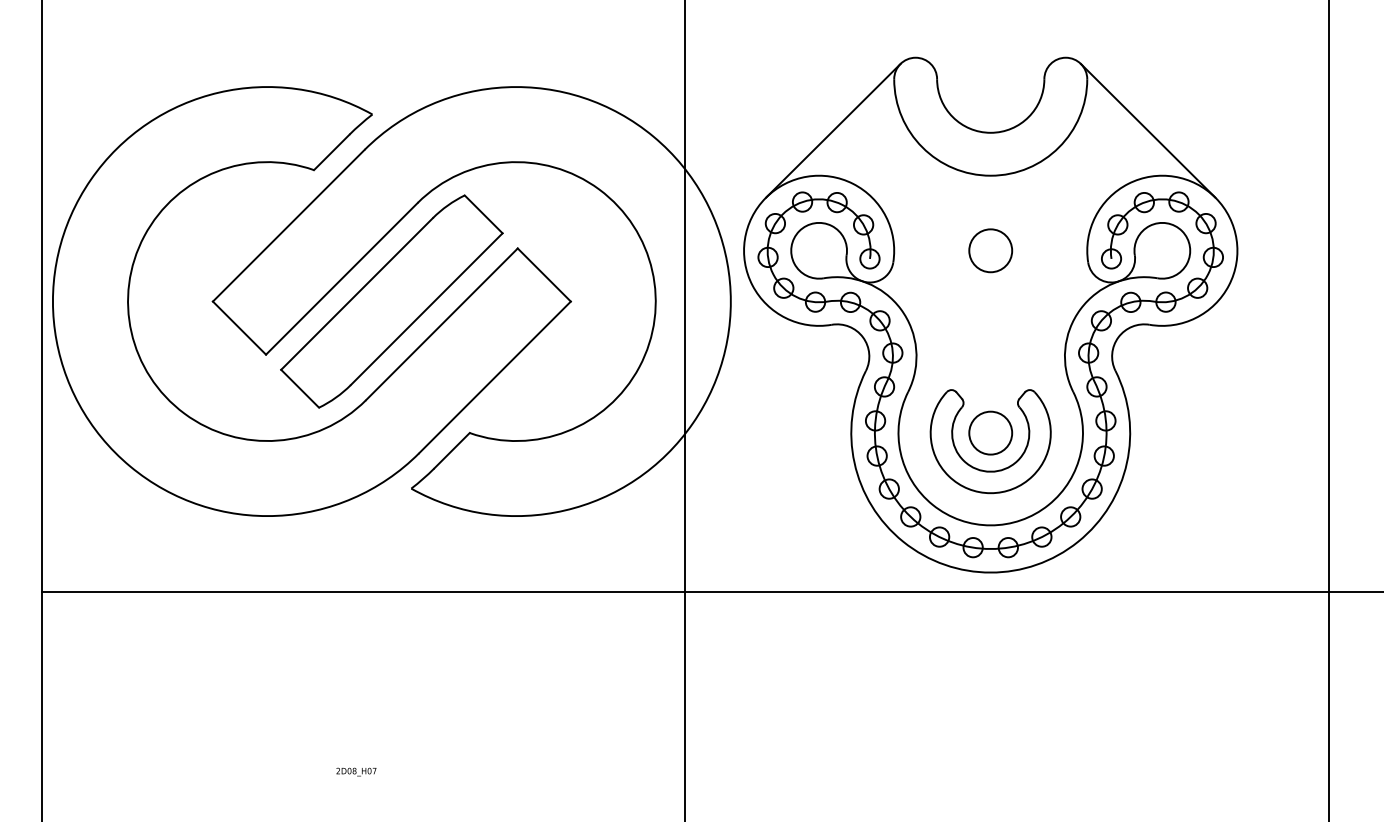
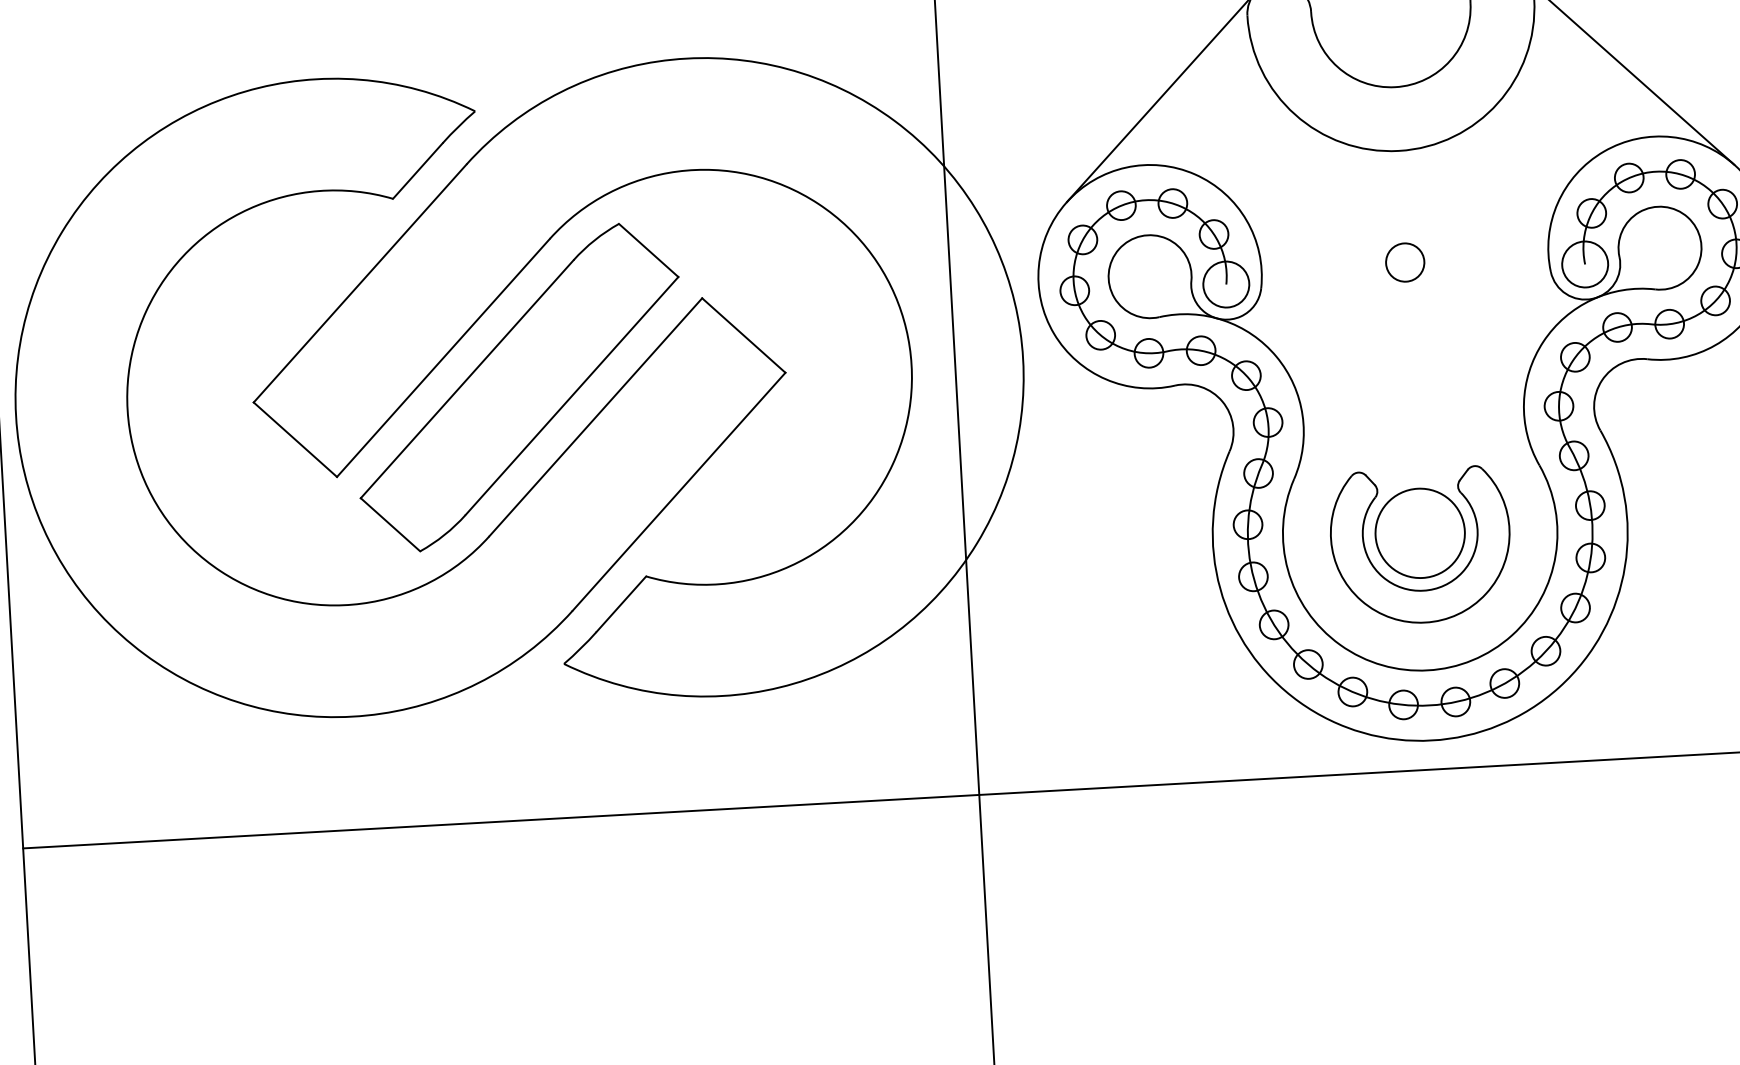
circle: (990, 250) -> (1404, 262), size x0.6
circle: (869, 258) -> (1225, 283), size x1.6
circle: (1111, 258) -> (1585, 263), size x1.6
circle: (990, 432) -> (1419, 532), size x1.4

